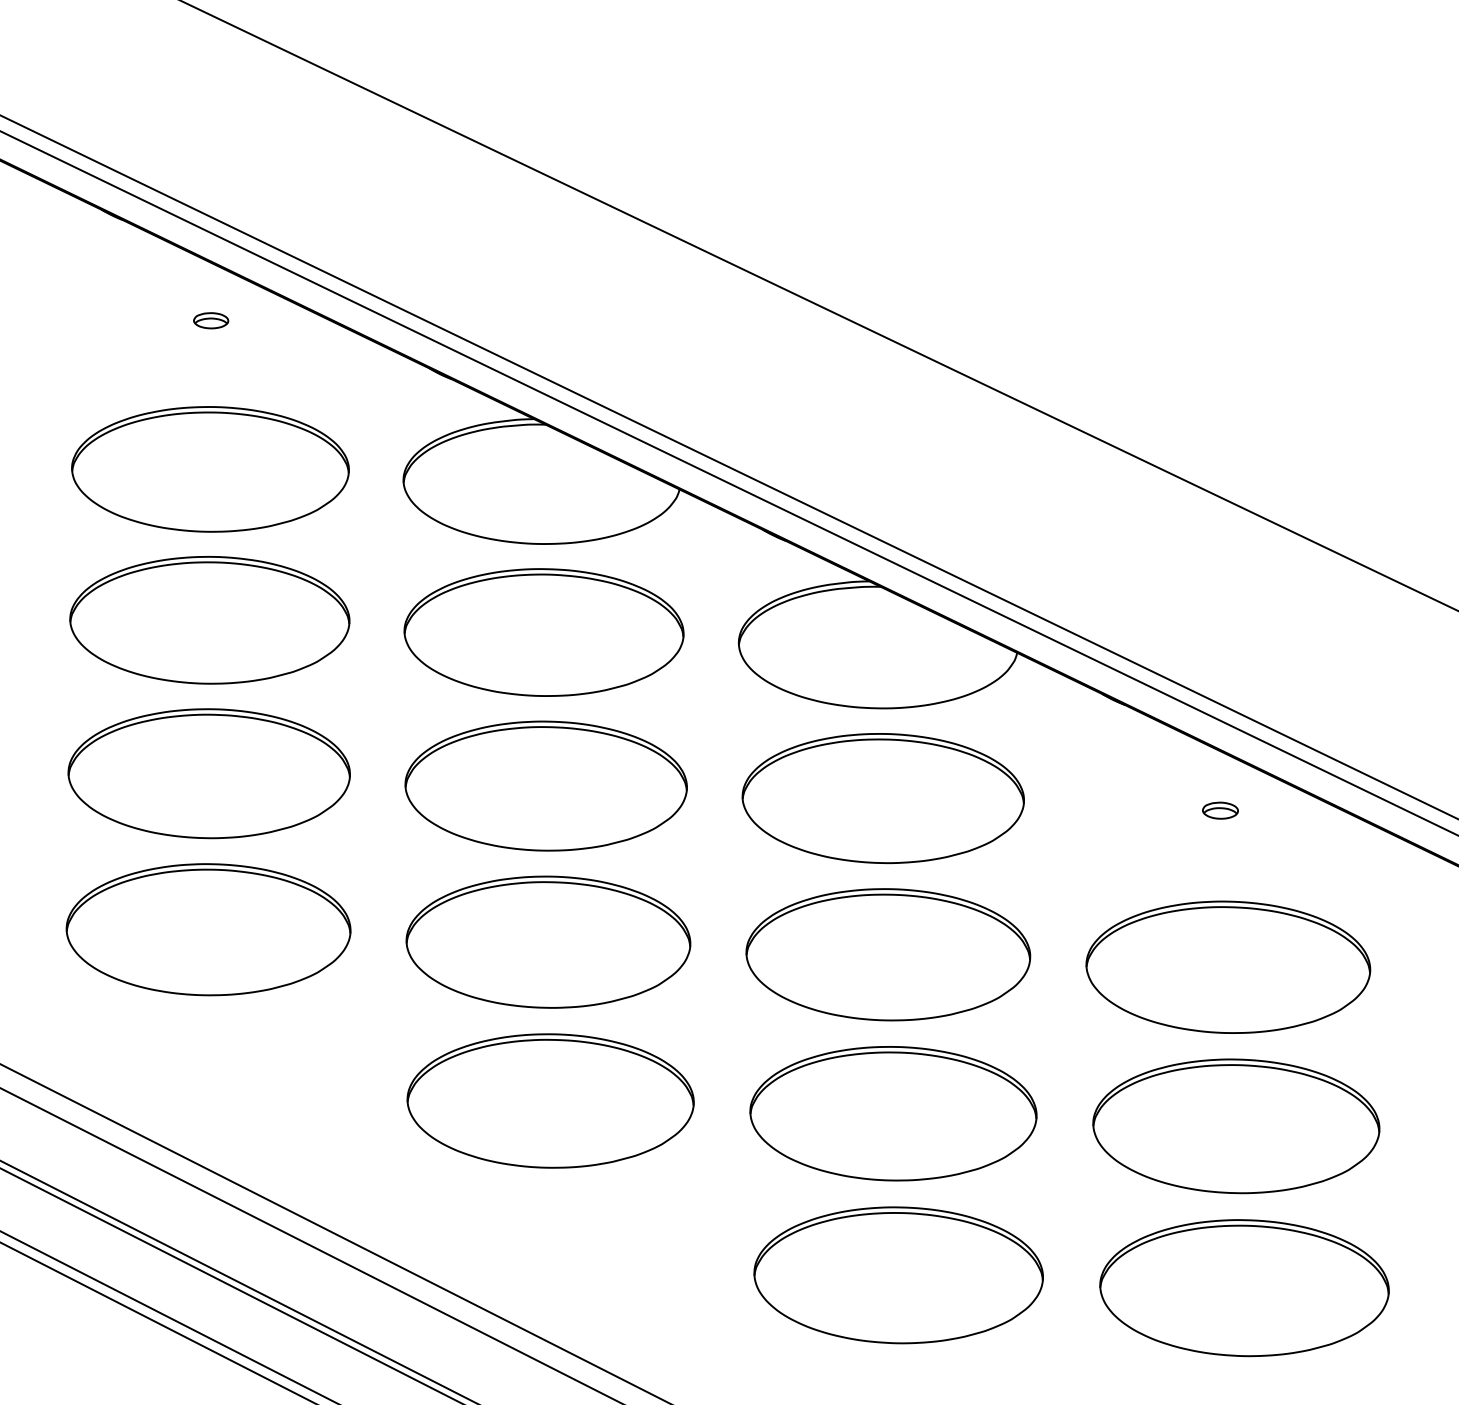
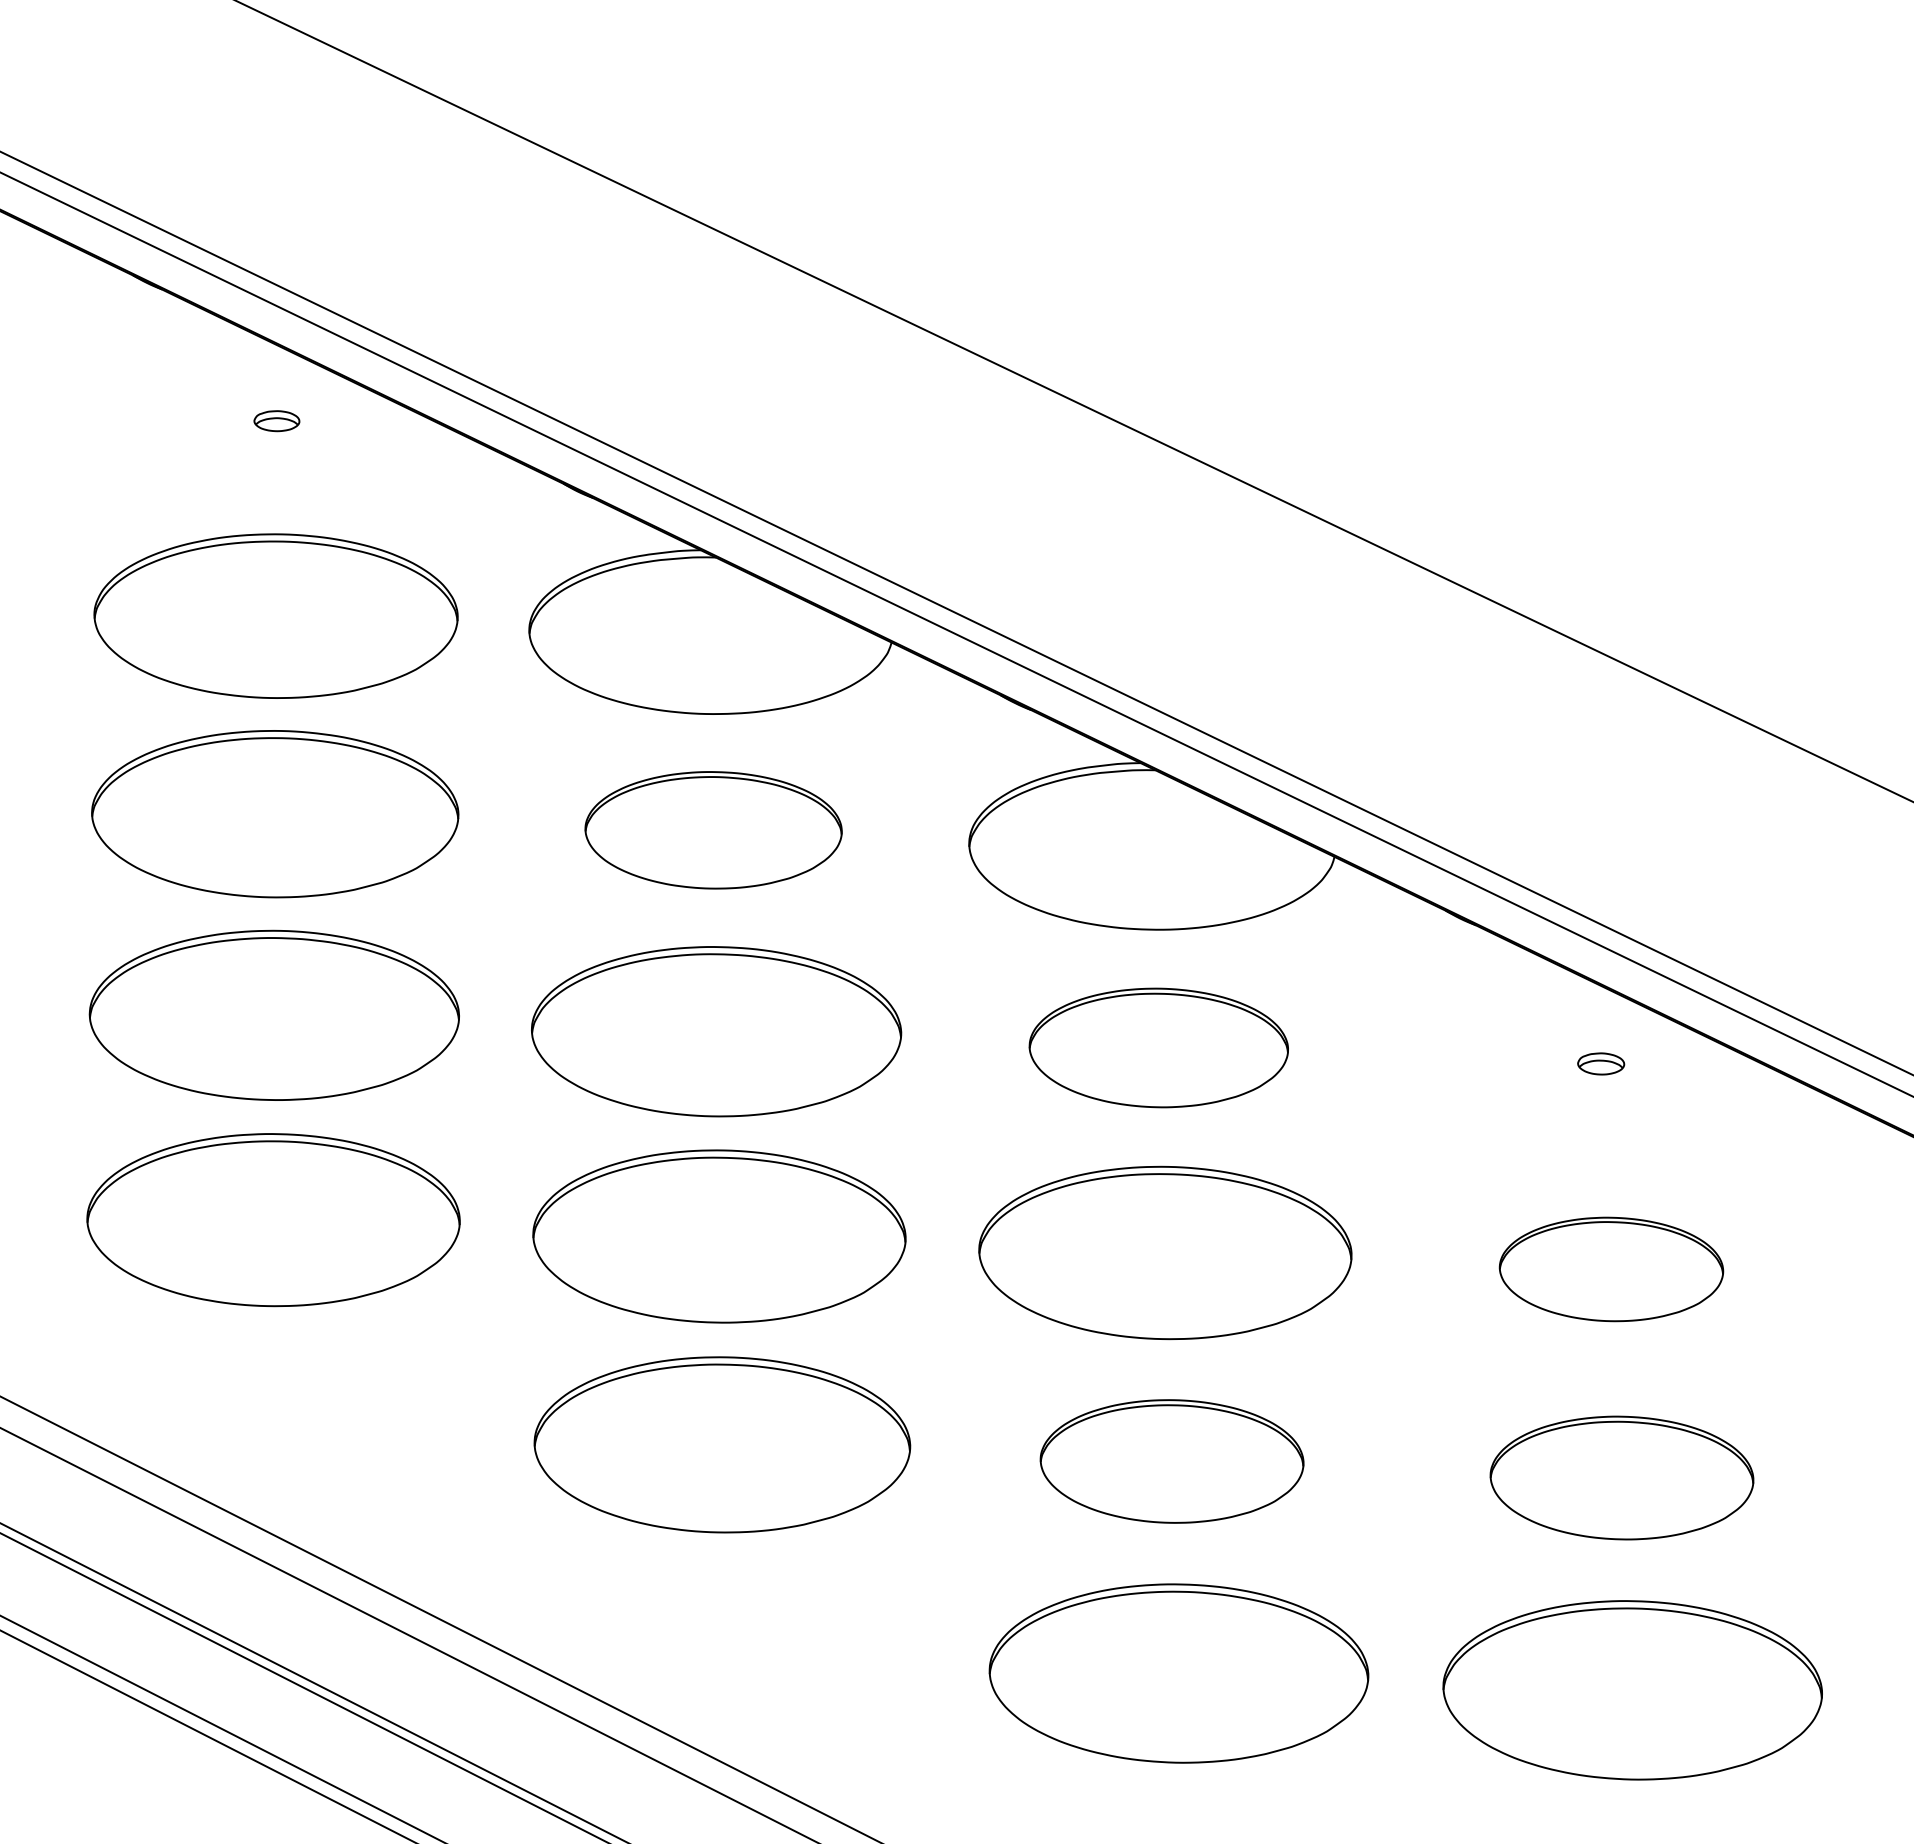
part: (543, 632) -> (713, 830), size x0.7
part: (883, 798) -> (1158, 1047), size x0.7
part: (1228, 967) -> (1611, 1269), size x0.6
part: (892, 1113) -> (1171, 1461), size x0.7
part: (1235, 1125) -> (1621, 1477), size x0.7

